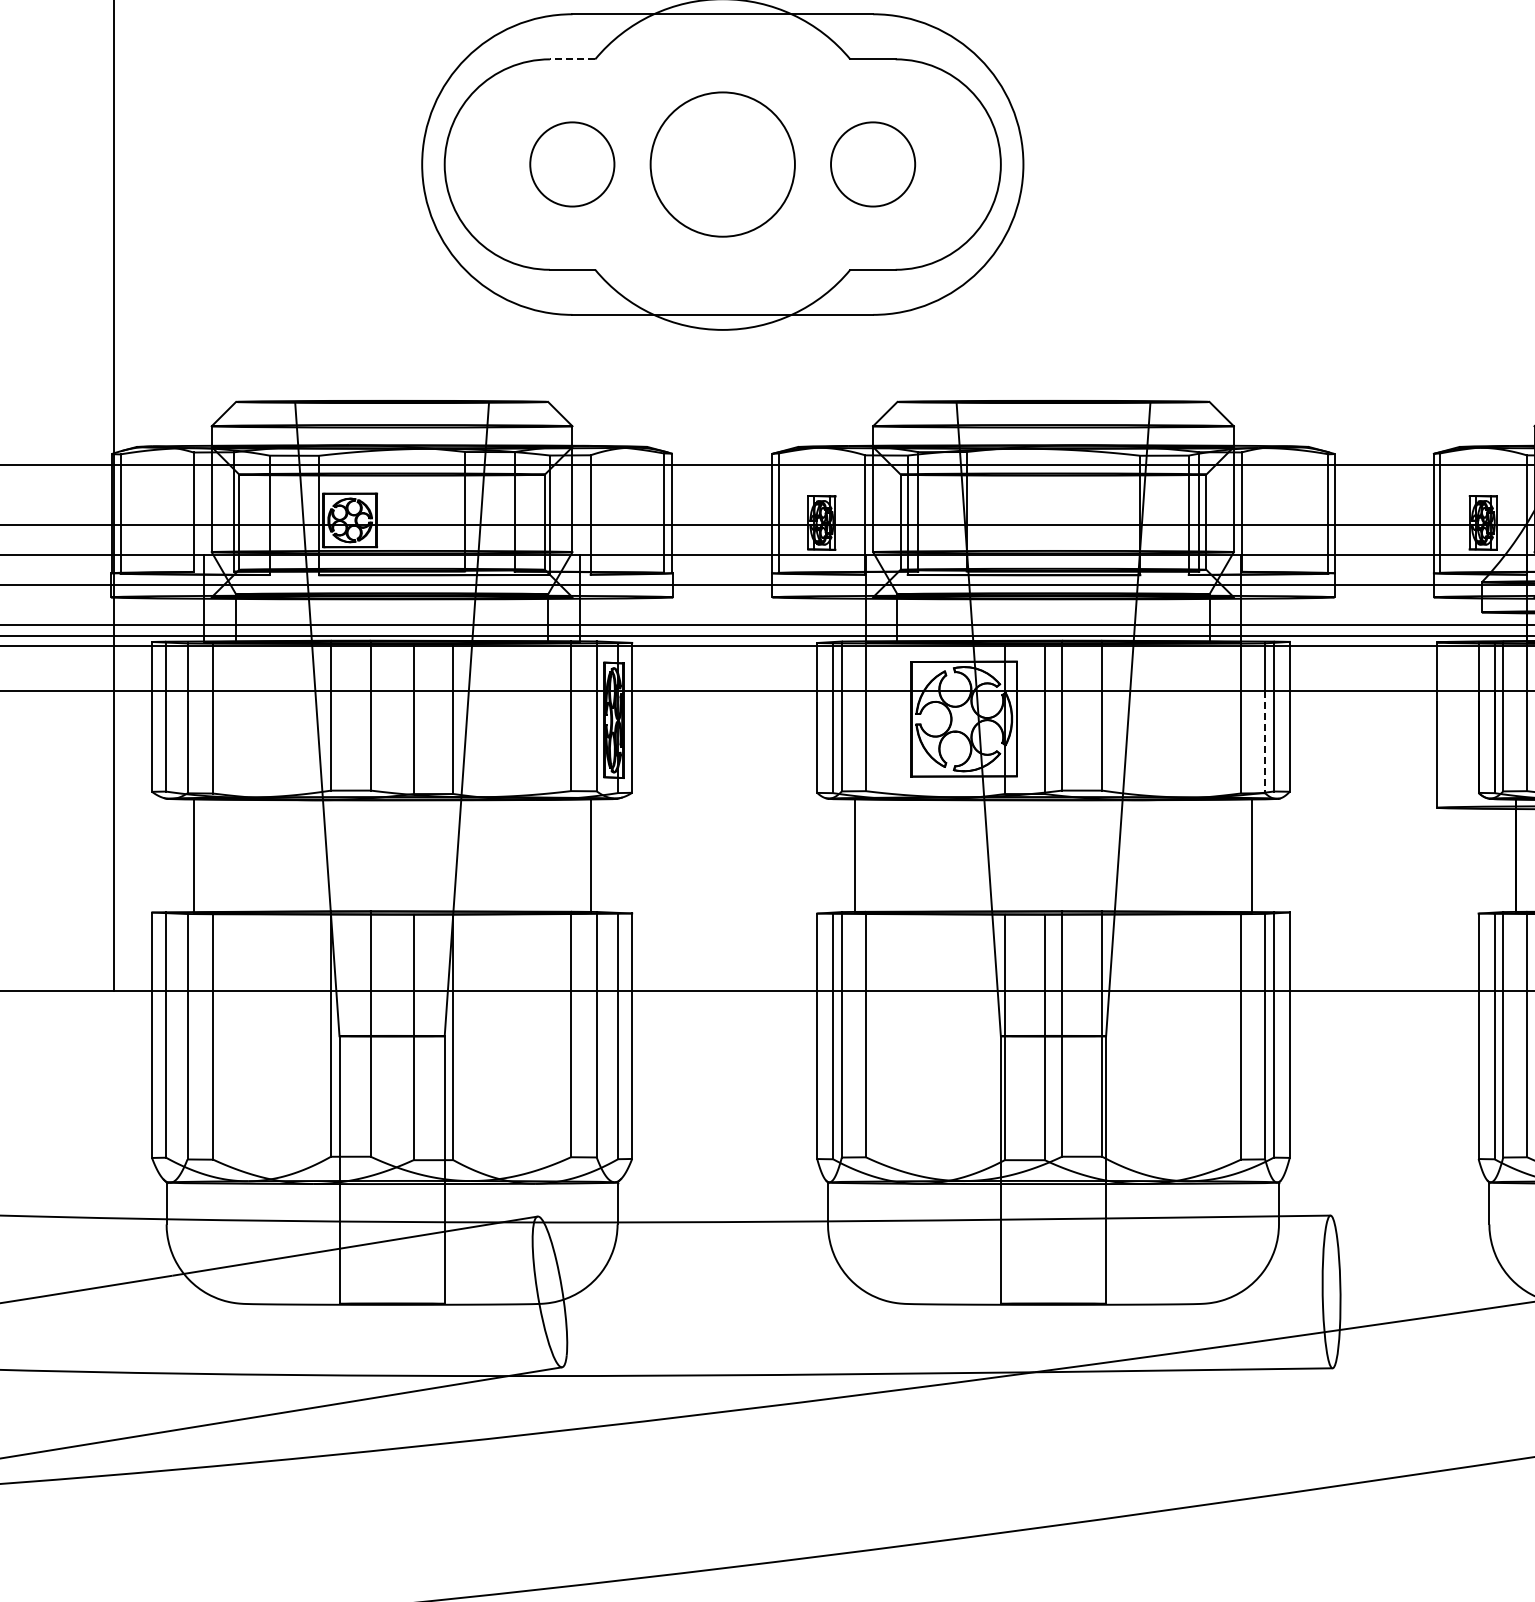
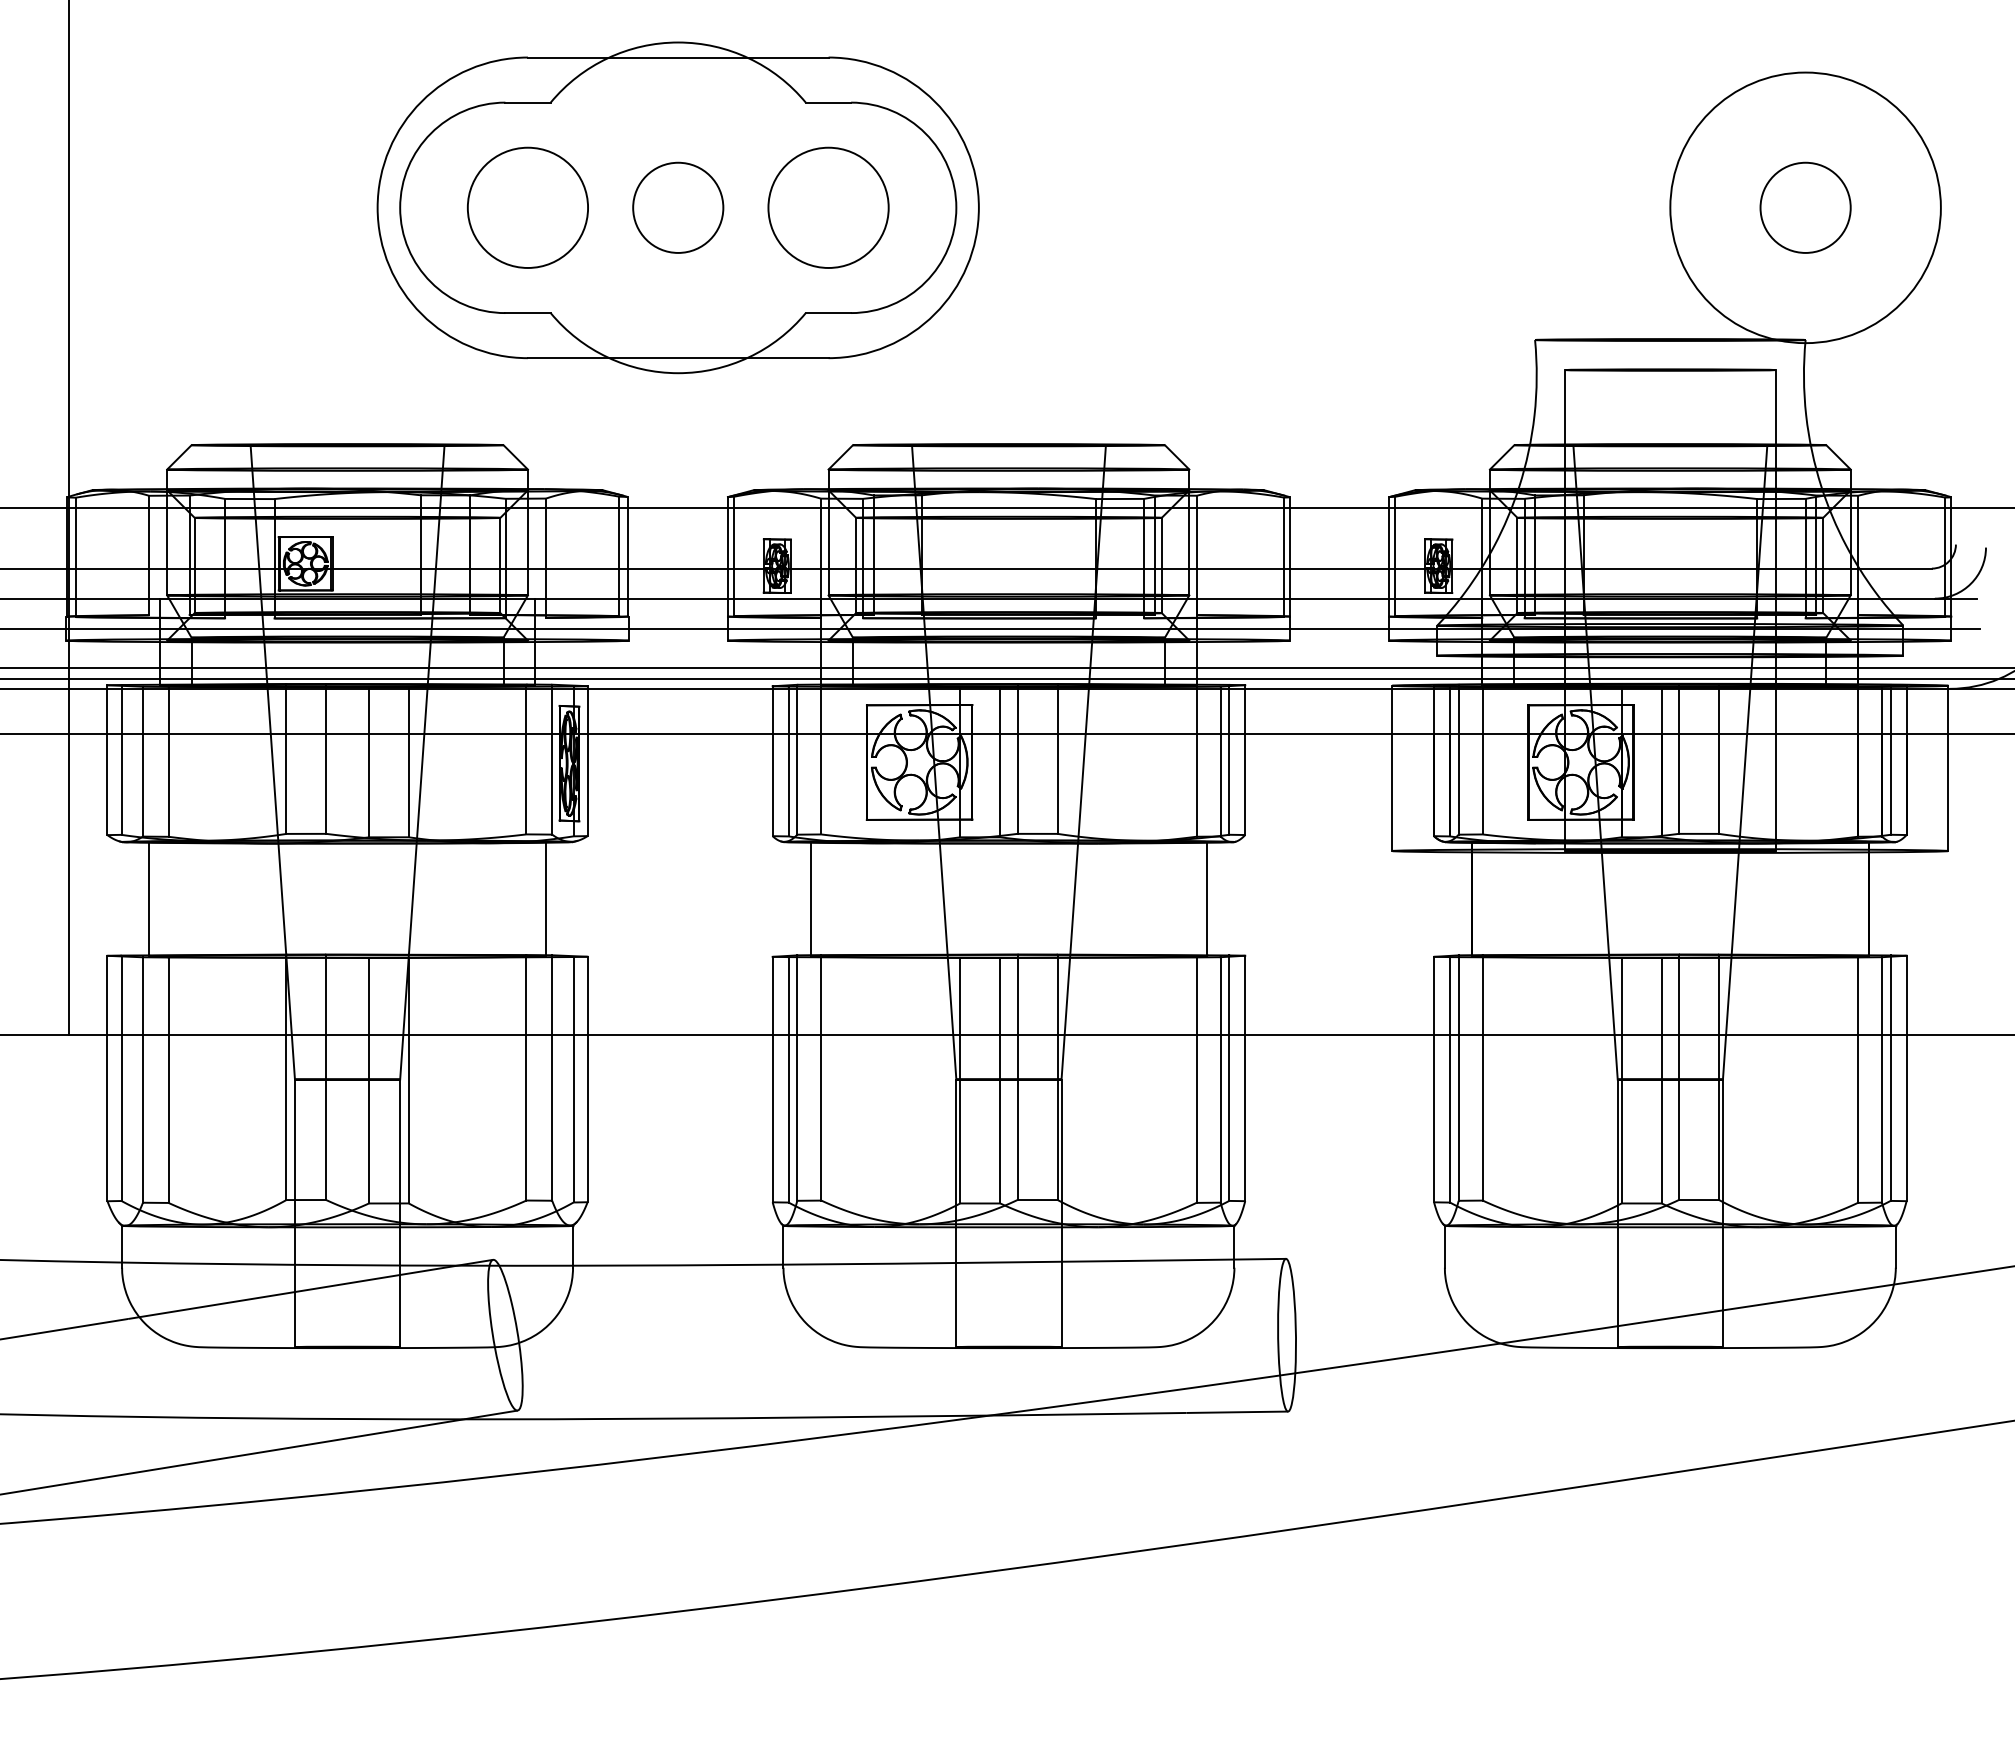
line: (573, 59) -> (528, 102), dashed -> solid
circle: (572, 164) -> (527, 207), size x1.43
circle: (723, 164) -> (678, 207), size x0.62
circle: (873, 164) -> (828, 207), size x1.43
line: (1265, 742) -> (1220, 785), dashed -> solid

